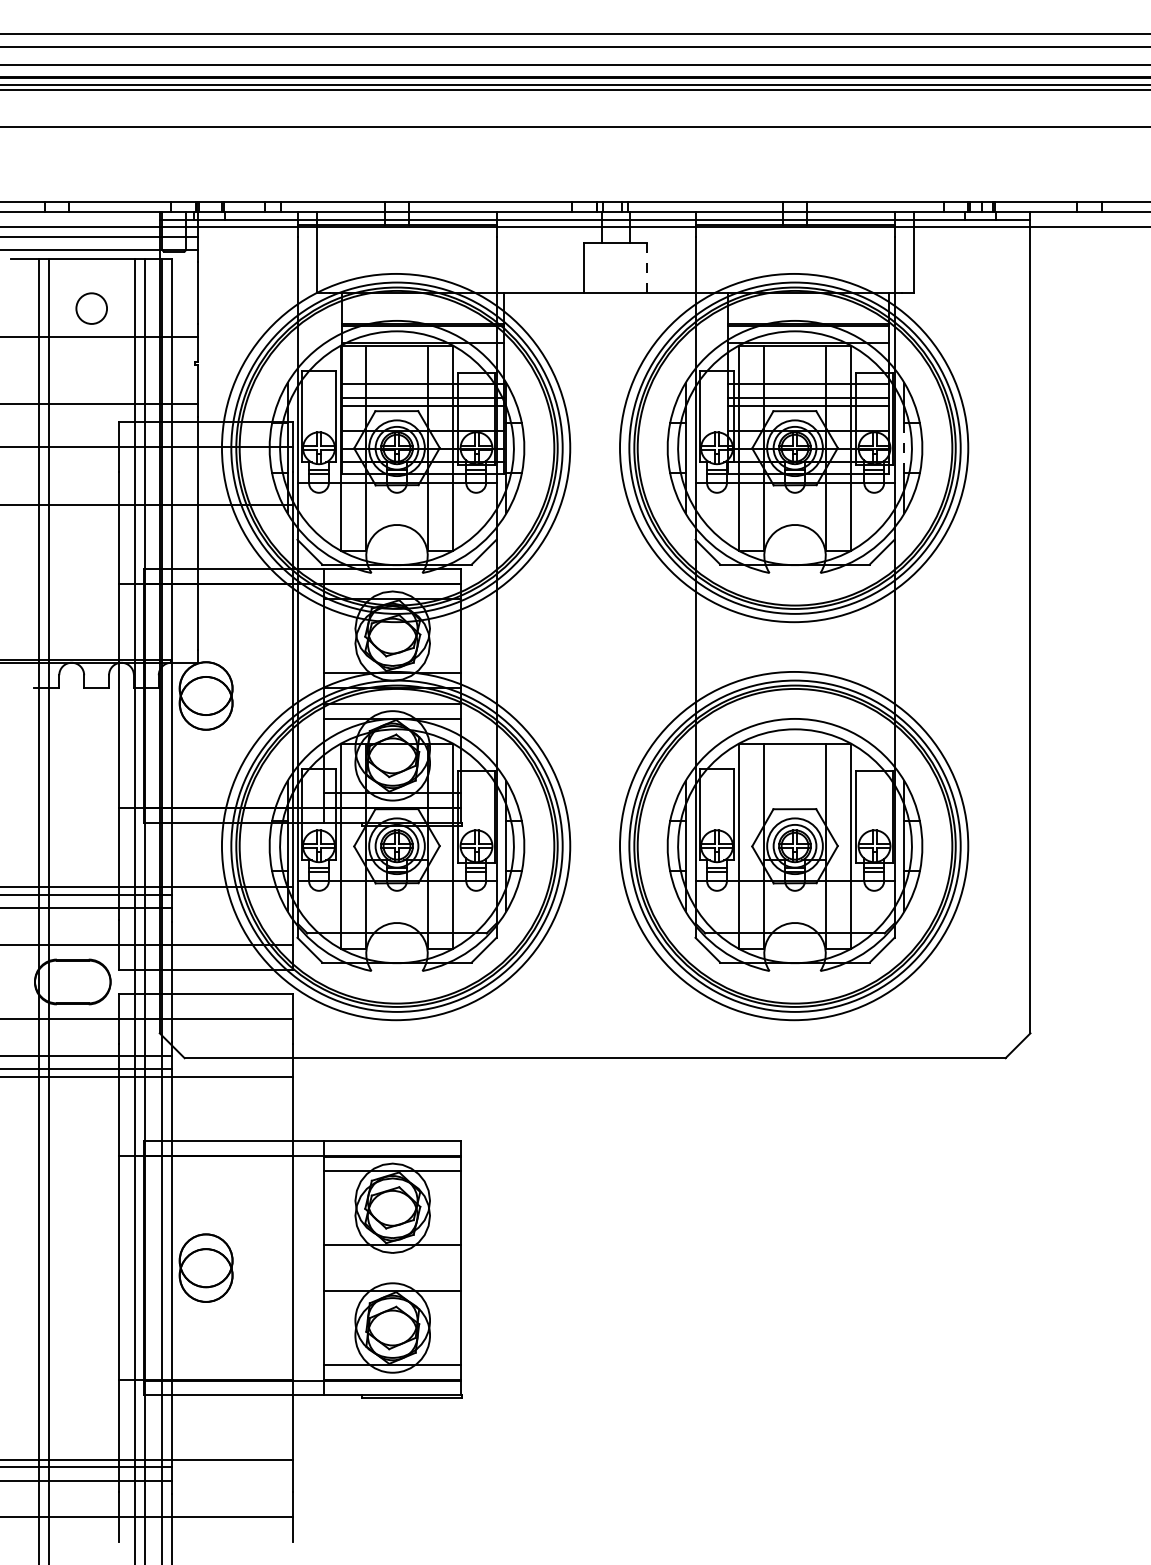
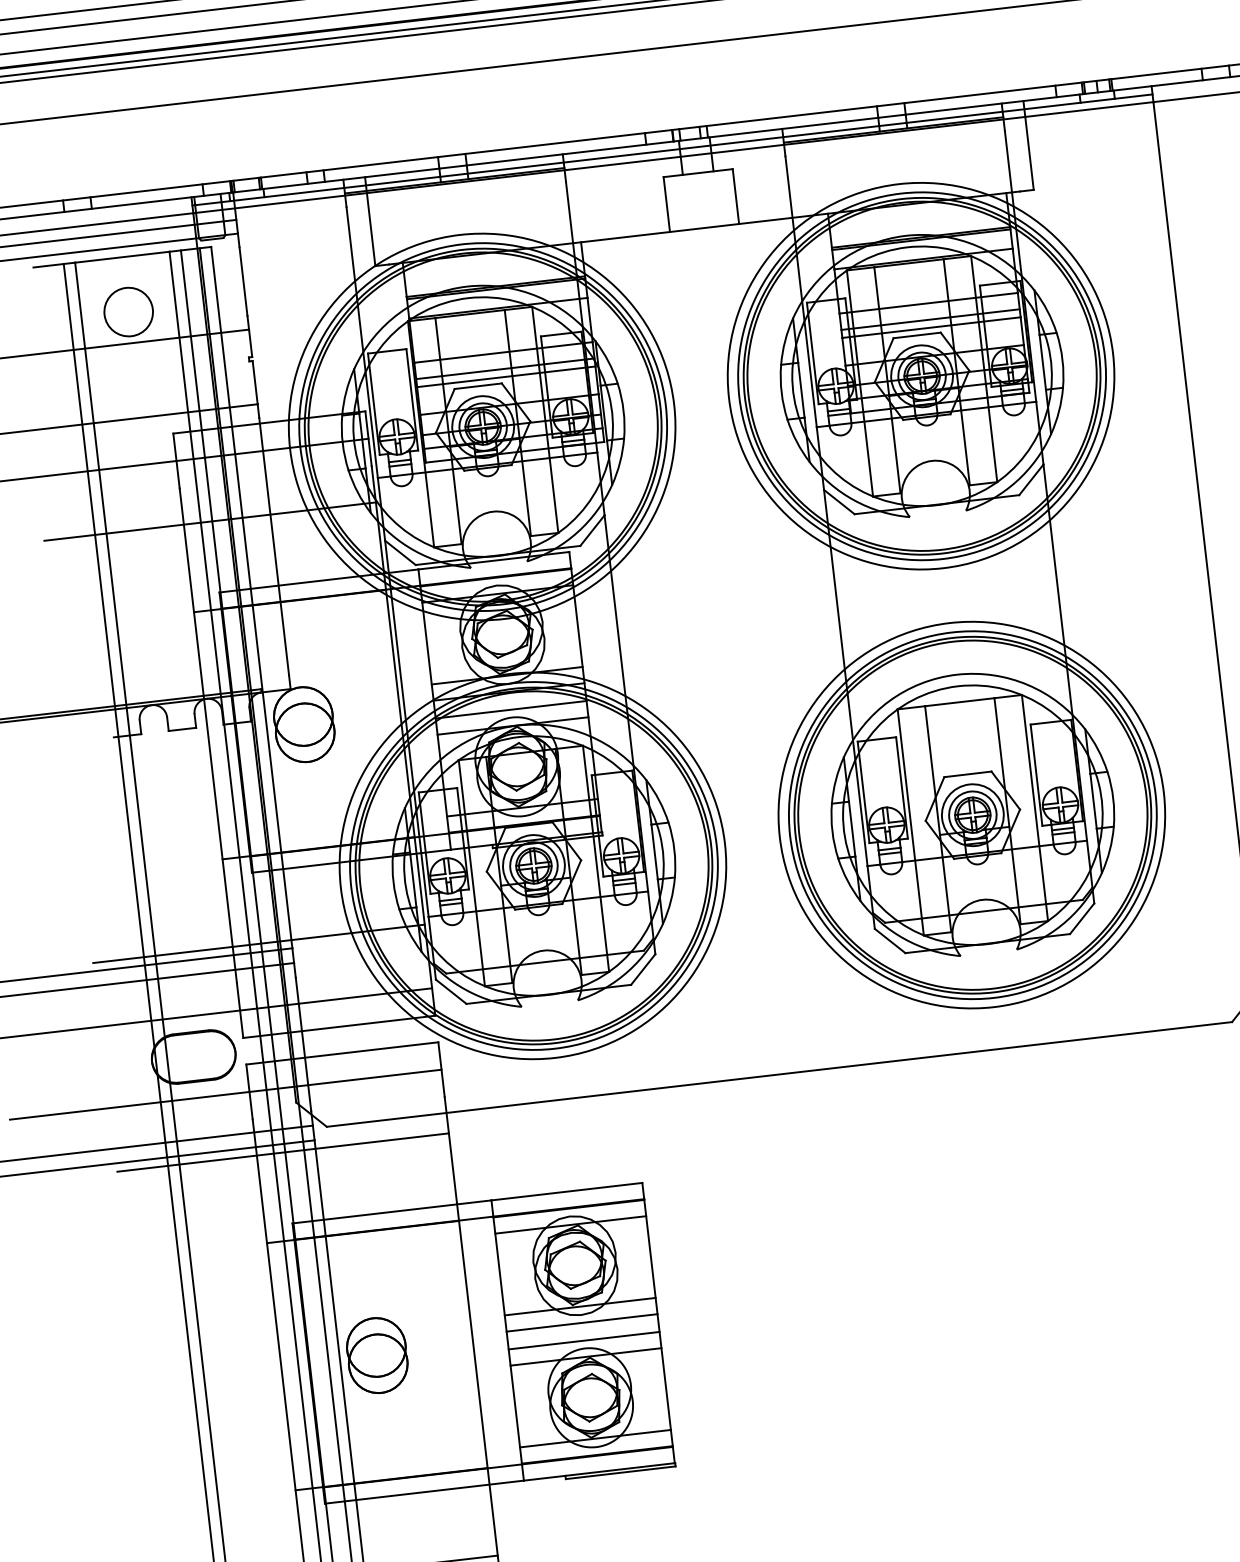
line: (647, 268) -> (736, 196), dashed -> solid
circle: (91, 308) -> (128, 311), size x1.43
line: (904, 448) -> (1042, 362), dashed -> solid
line: (392, 1260) -> (581, 1323), added
line: (392, 1276) -> (583, 1341), added

